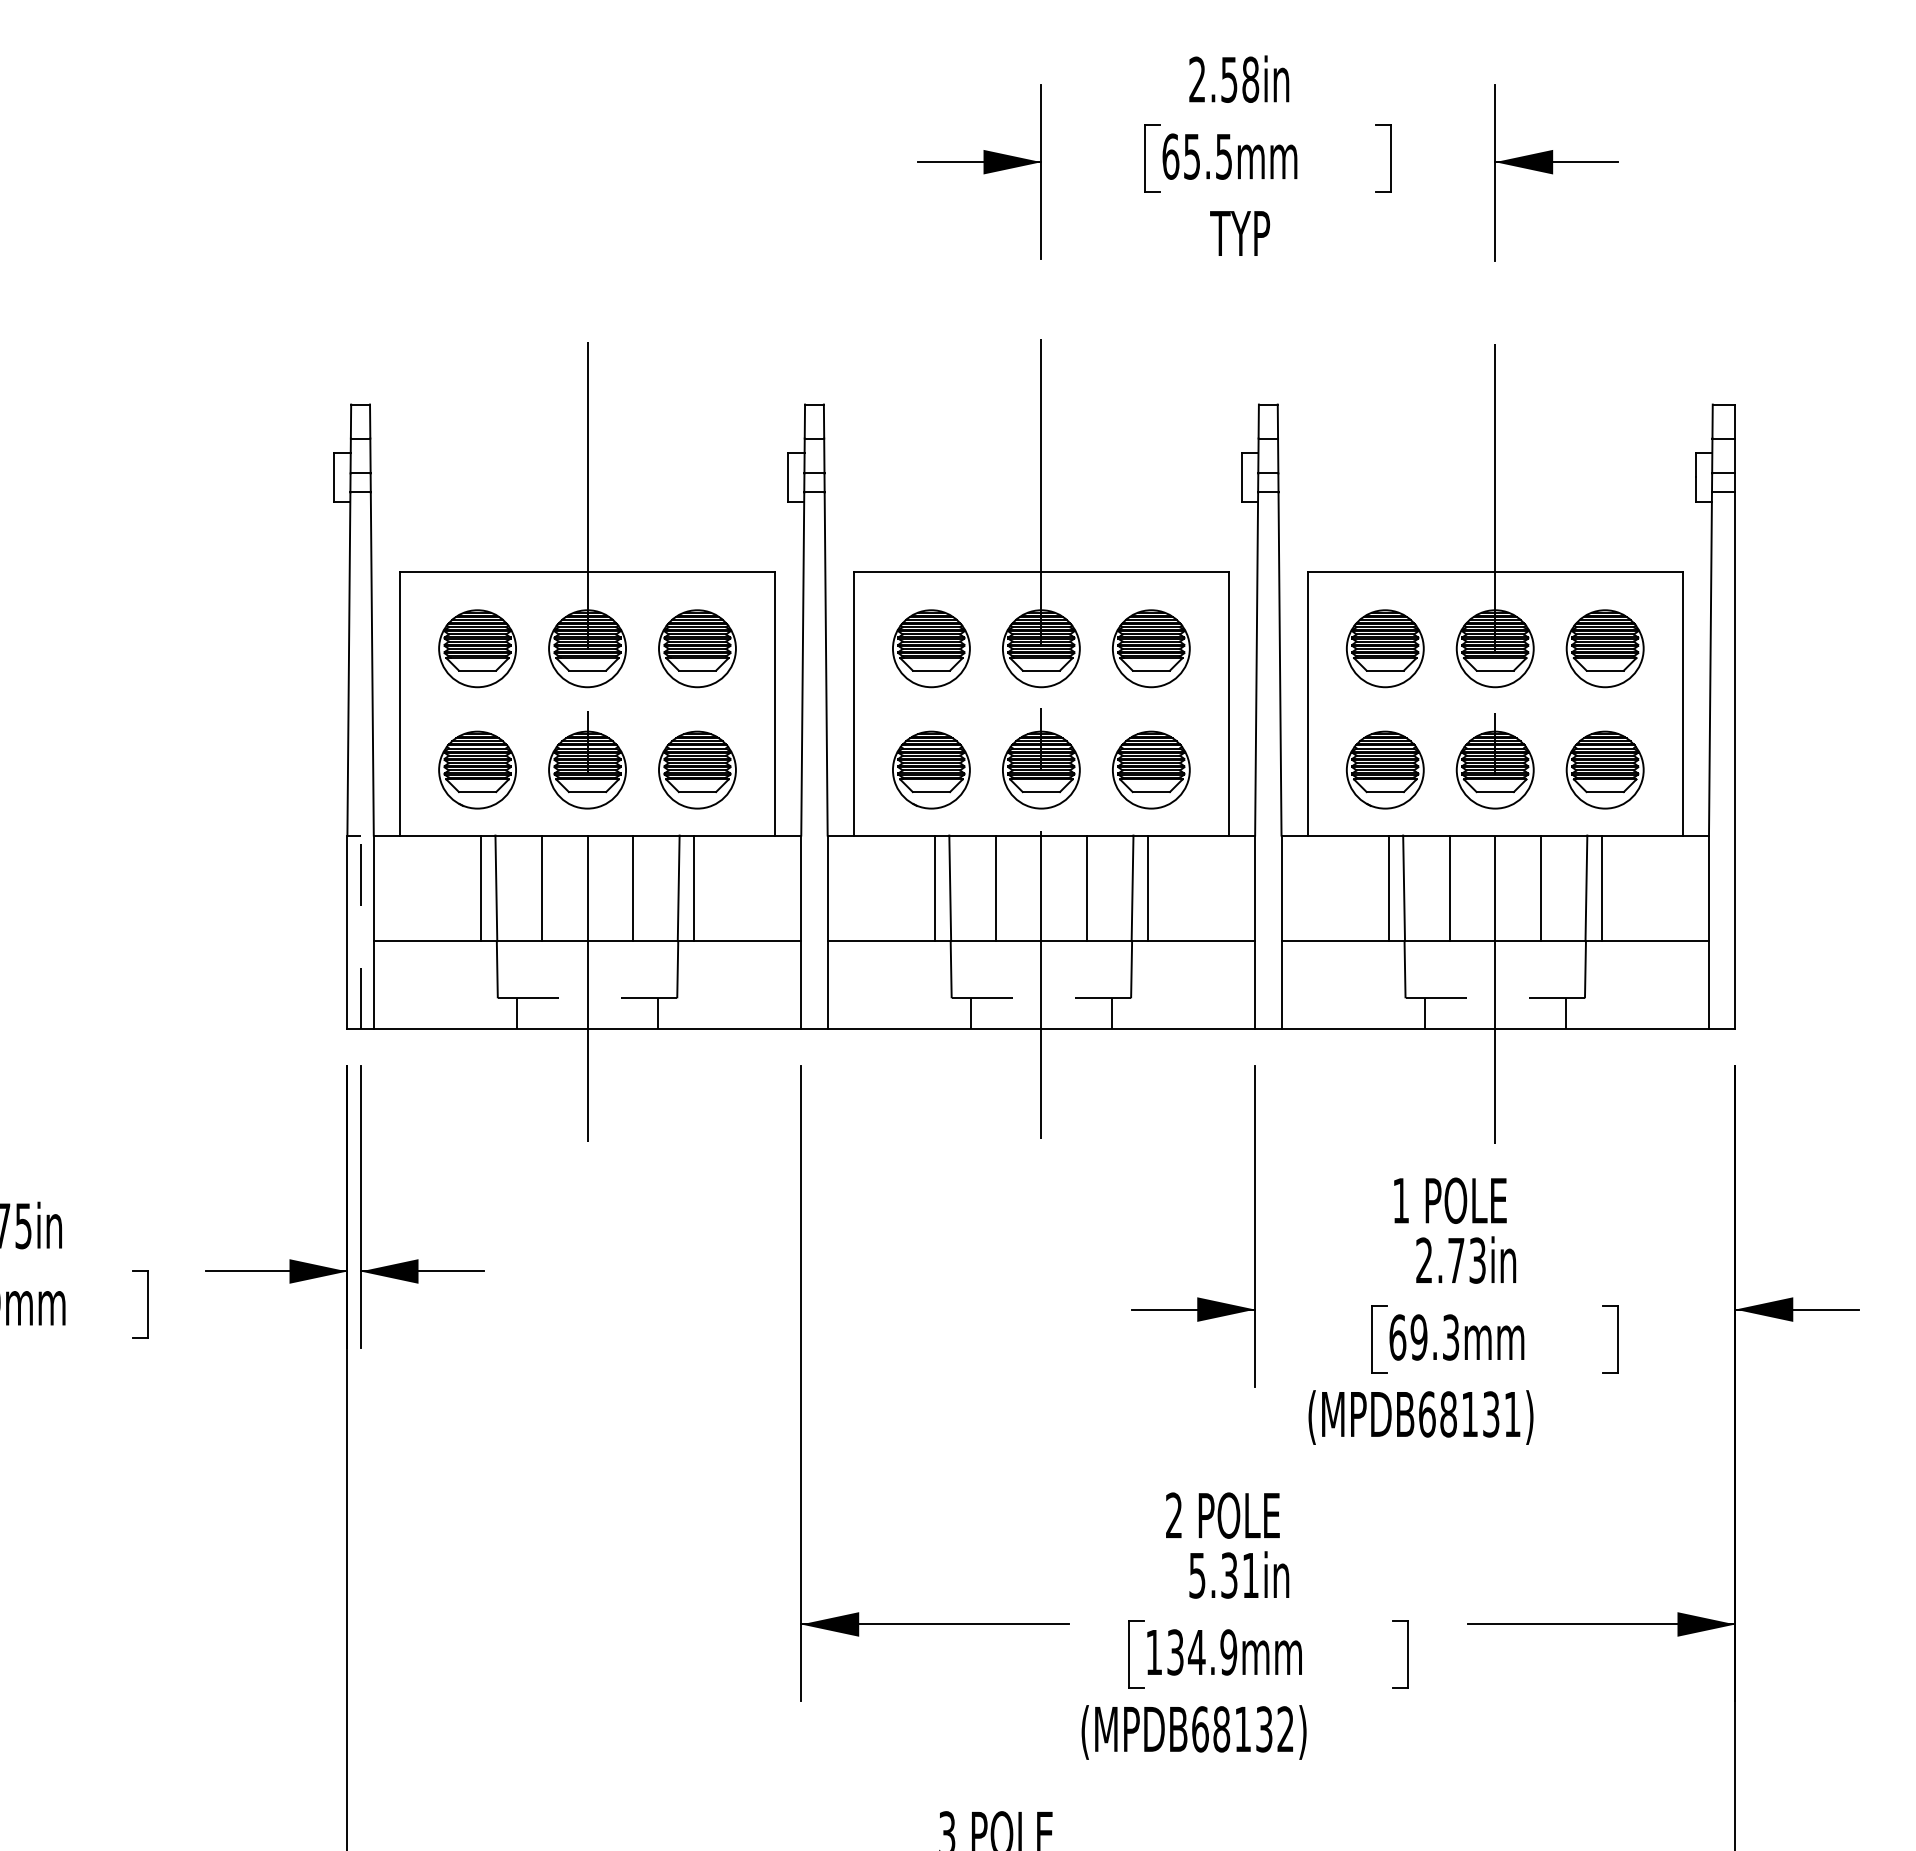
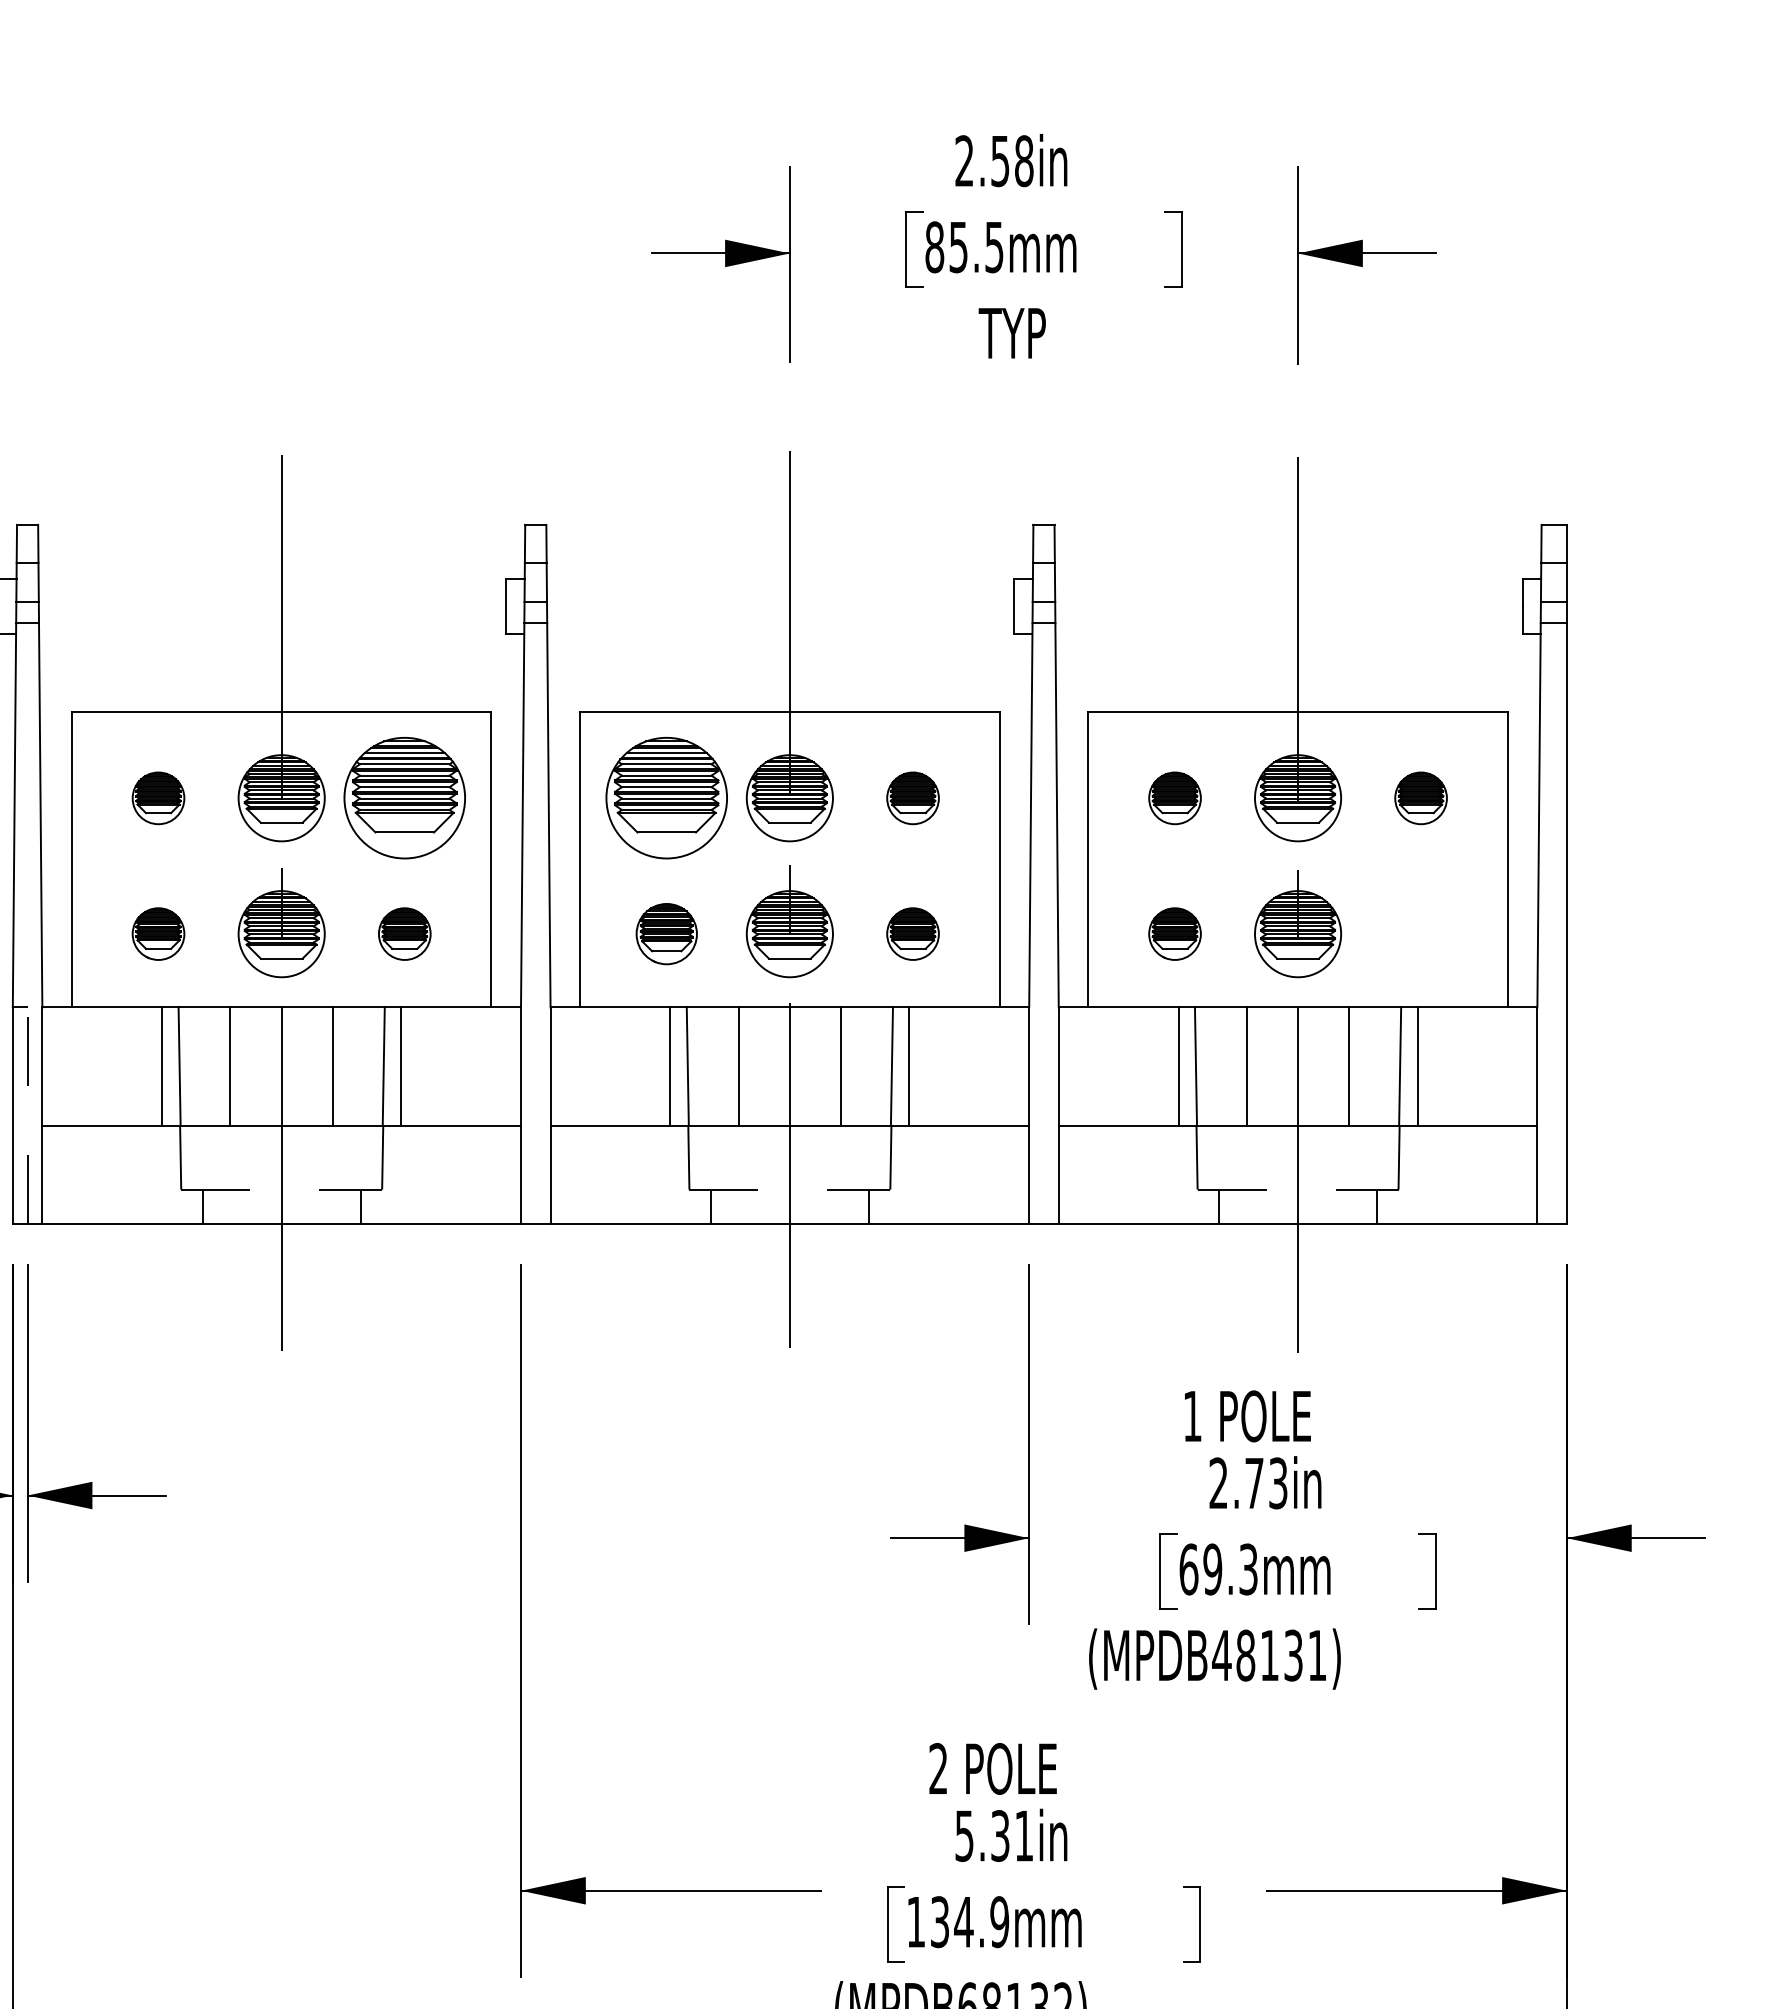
text: (1170, 156) -> (934, 247), 65.5mm -> 85.5mm
part: (477, 648) -> (158, 797), size x0.6
part: (697, 648) -> (404, 797), size x1.4
part: (931, 648) -> (666, 797), size x1.4
part: (1151, 648) -> (913, 797), size x0.6
part: (1385, 648) -> (1175, 797), size x0.6
part: (1604, 648) -> (1420, 797), size x0.6
part: (477, 769) -> (158, 933), size x0.6
part: (697, 769) -> (404, 933), size x0.6
part: (931, 769) -> (666, 933), size x0.7
part: (1151, 769) -> (913, 933), size x0.6
part: (1385, 769) -> (1175, 933), size x0.6
part: (1604, 769) -> (1420, 933), removed
text: (1427, 1414) -> (1222, 1655), (MPDB68131) -> (MPDB48131)

